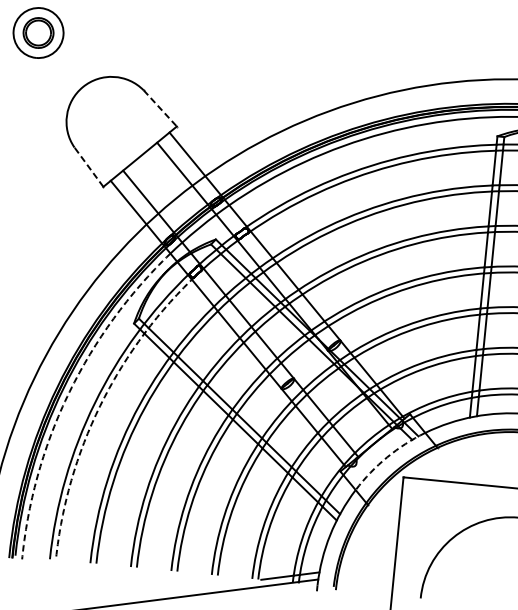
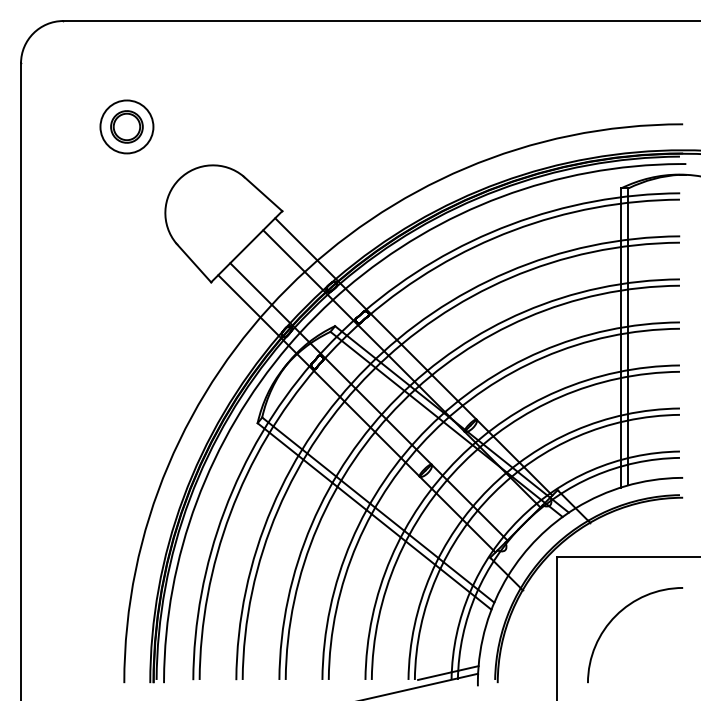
line: (160, 108) -> (263, 193), dashed -> solid
line: (88, 167) -> (193, 263), dashed -> solid
arc: (69, 391) -> (196, 501), dashed -> solid
arc: (100, 406) -> (230, 513), dashed -> solid
arc: (387, 457) -> (538, 538), dashed -> solid

